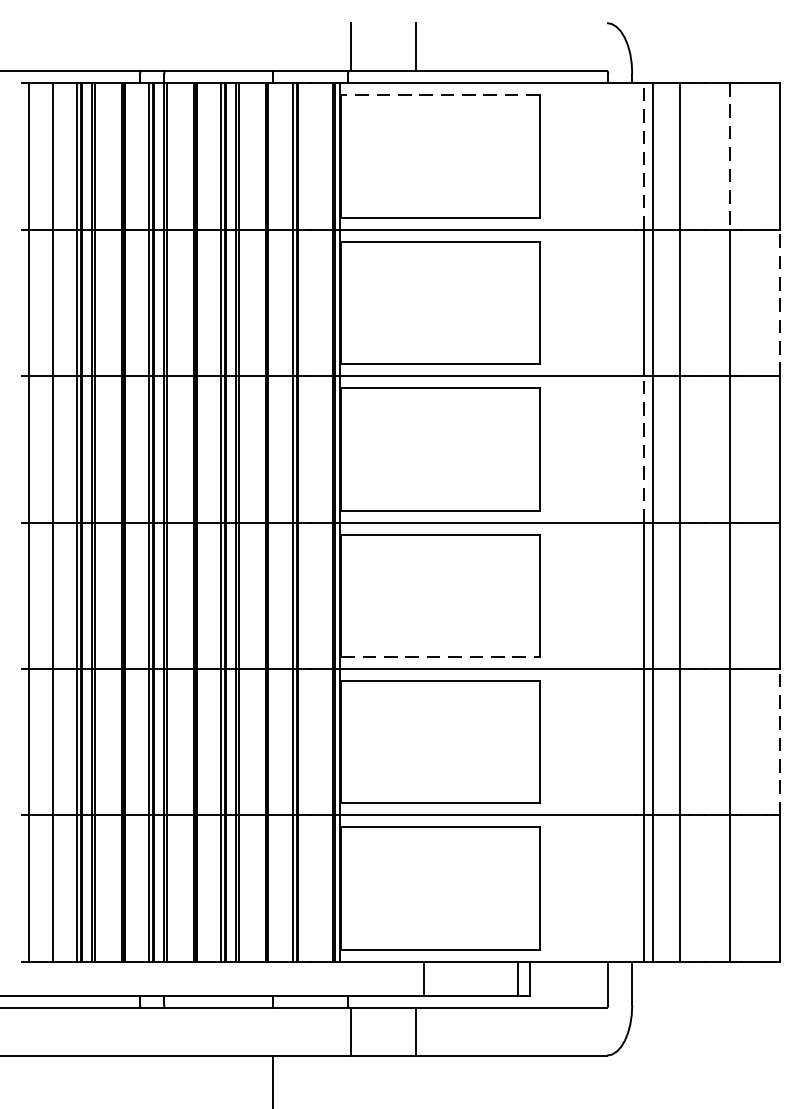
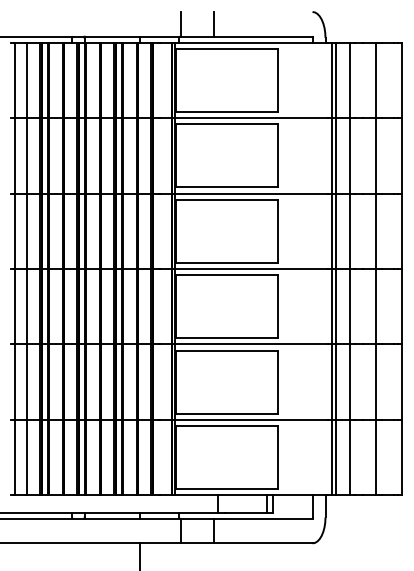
line: (439, 95) -> (226, 49), dashed -> solid
line: (643, 156) -> (331, 80), dashed -> solid
line: (729, 156) -> (375, 80), dashed -> solid
line: (779, 301) -> (401, 155), dashed -> solid
line: (643, 449) -> (331, 231), dashed -> solid
line: (441, 657) -> (227, 338), dashed -> solid
line: (779, 742) -> (401, 382), dashed -> solid

